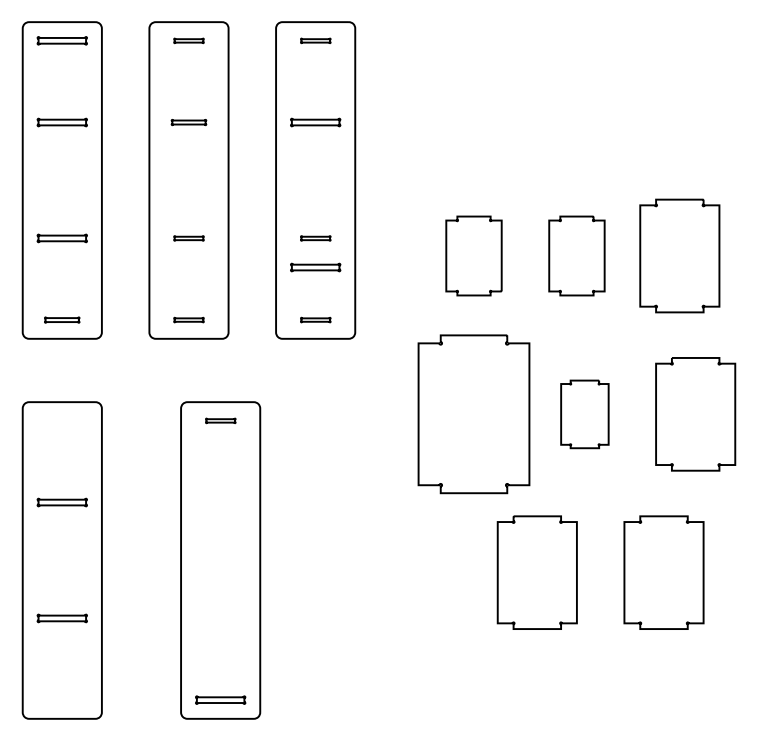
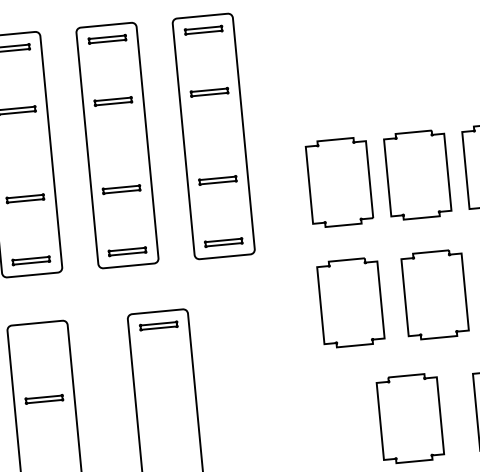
part: (188, 40) -> (107, 39), size x1.67
part: (315, 40) -> (203, 30), size x1.67
part: (188, 122) -> (112, 101), size x1.43
part: (188, 238) -> (121, 189), size x1.67
part: (315, 238) -> (217, 180), size x1.67
part: (473, 255) -> (339, 182), size x1.43
part: (576, 255) -> (417, 174), size x1.43
part: (315, 267) -> (219, 202), removed
part: (61, 319) -> (30, 260), size x1.43
part: (188, 319) -> (127, 251), size x1.67
part: (315, 319) -> (223, 242), size x1.67
part: (473, 414) -> (350, 302), size x0.71
part: (584, 414) -> (434, 295), size x1.67
part: (220, 420) -> (158, 325), size x1.67

